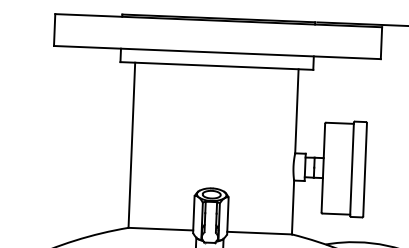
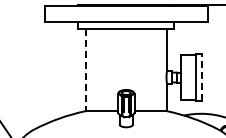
line: (131, 146) -> (85, 70), solid -> dashed
line: (365, 169) -> (202, 77), solid -> dashed

